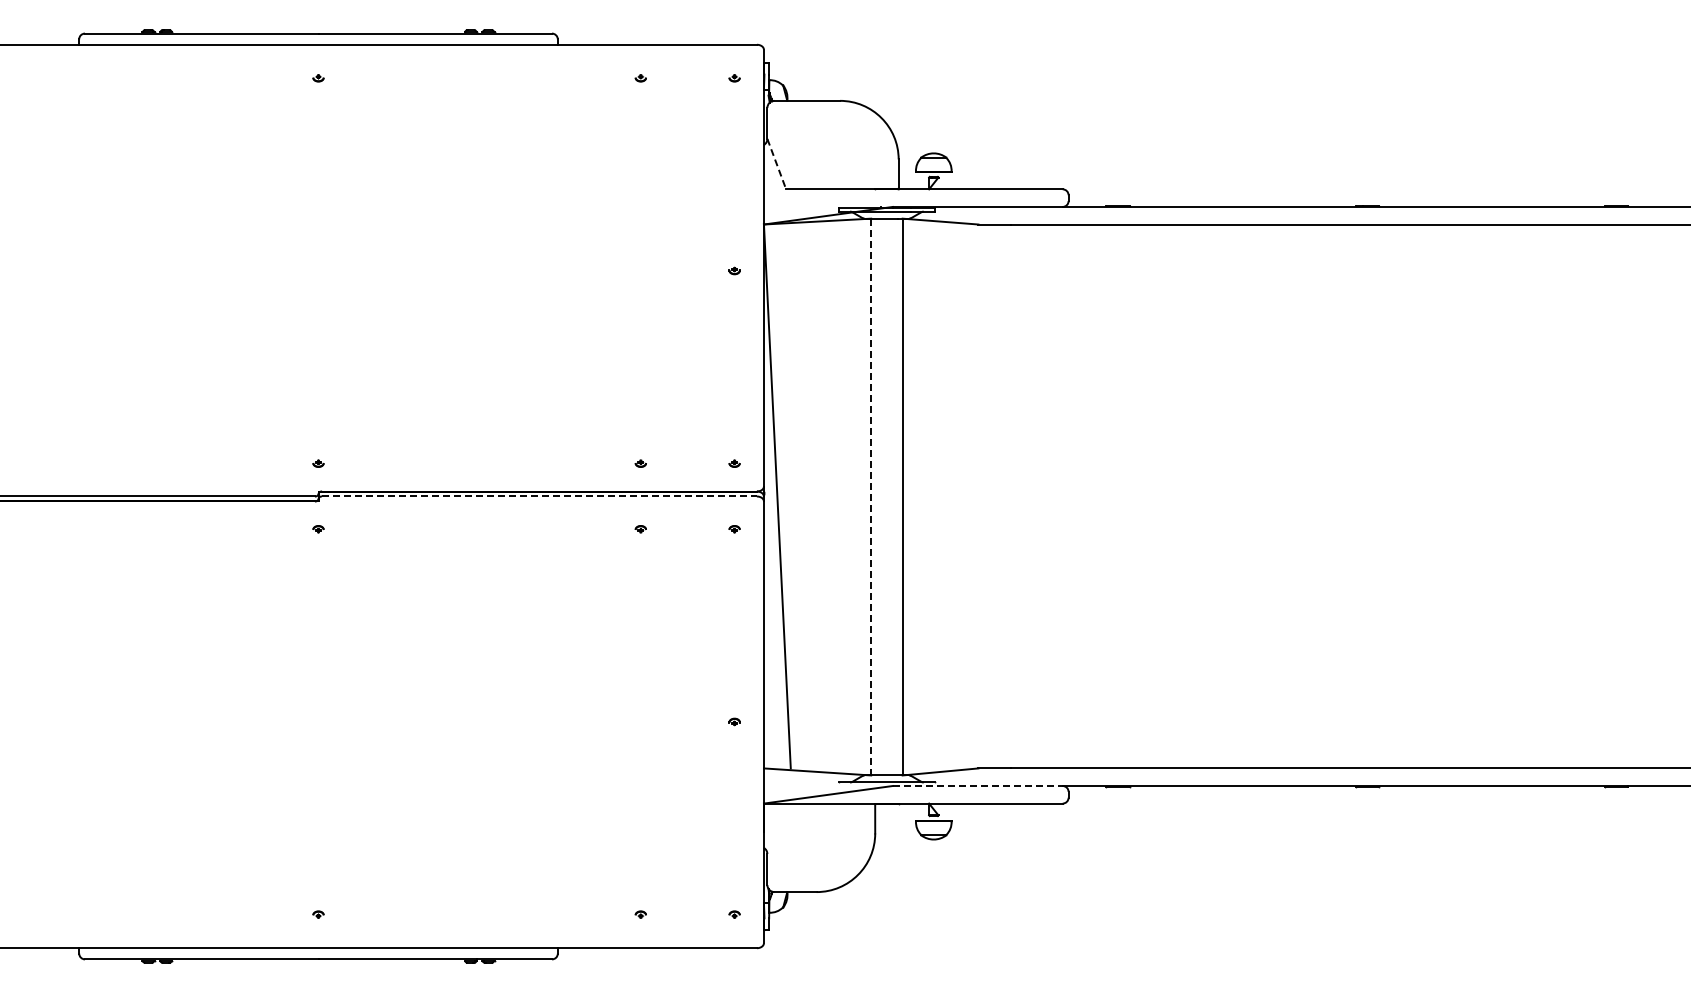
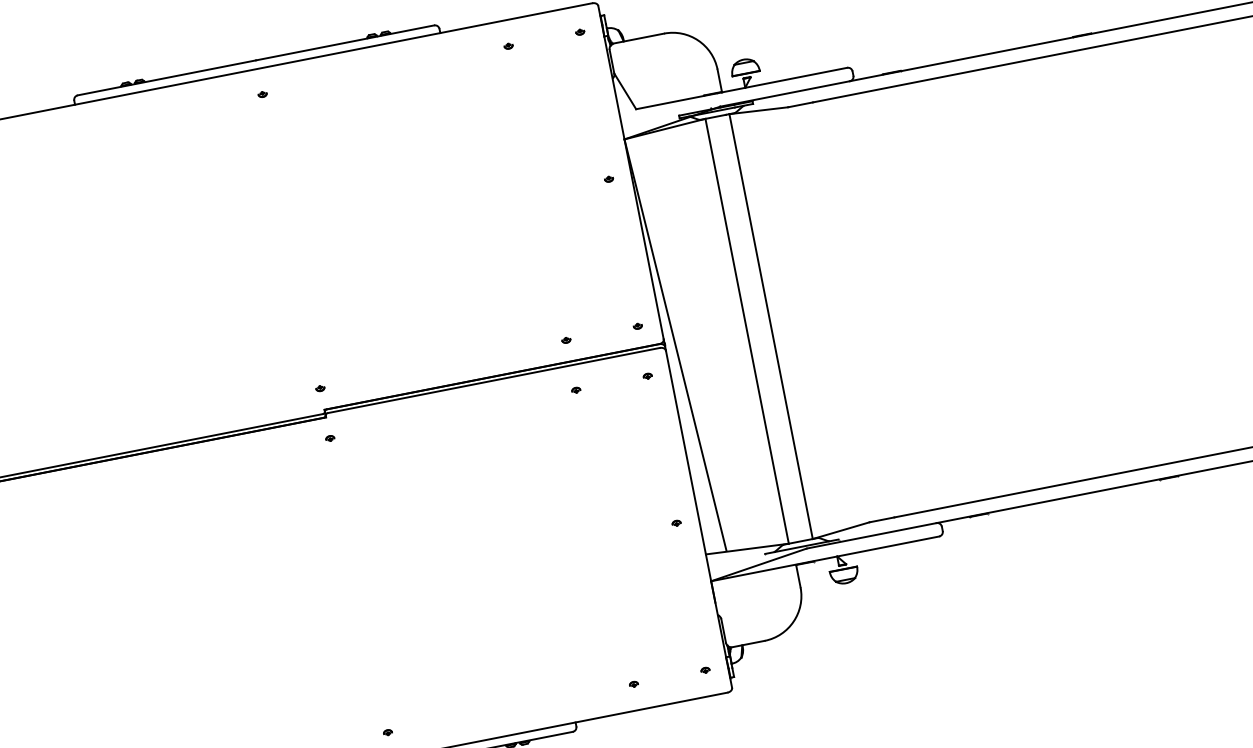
line: (776, 164) -> (625, 91), dashed -> solid
line: (539, 496) -> (493, 380), dashed -> solid
line: (871, 497) -> (747, 331), dashed -> solid
line: (977, 786) -> (871, 536), dashed -> solid

